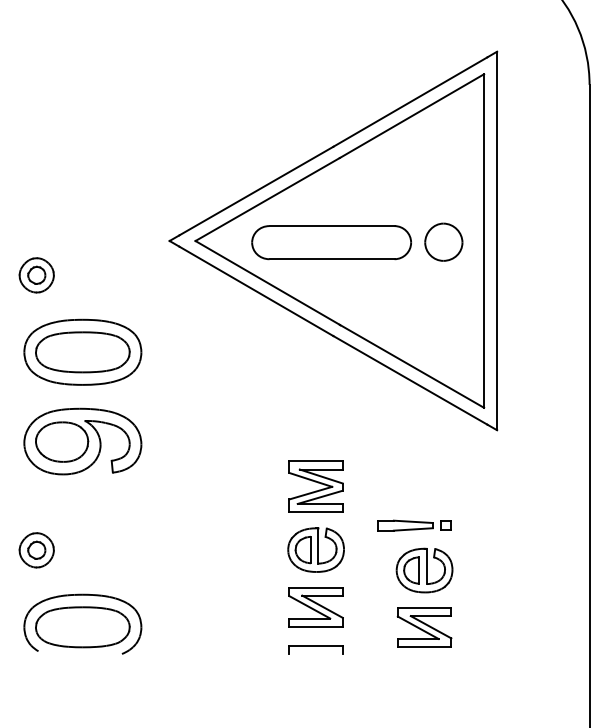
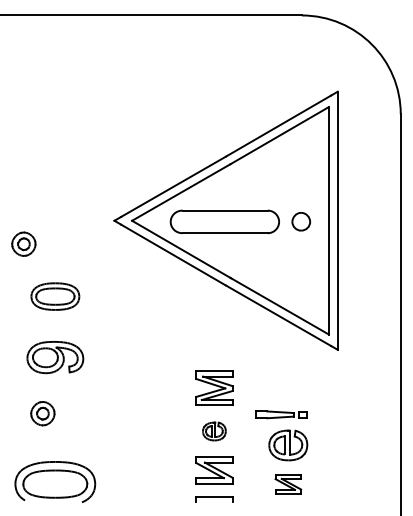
part: (442, 242) -> (300, 221), size x0.7
part: (83, 352) -> (55, 296), size x0.6
part: (83, 441) -> (55, 357), size x0.7
part: (36, 550) -> (42, 413), moved
part: (316, 550) -> (214, 431), size x0.6
part: (424, 627) -> (288, 484), size x0.7

